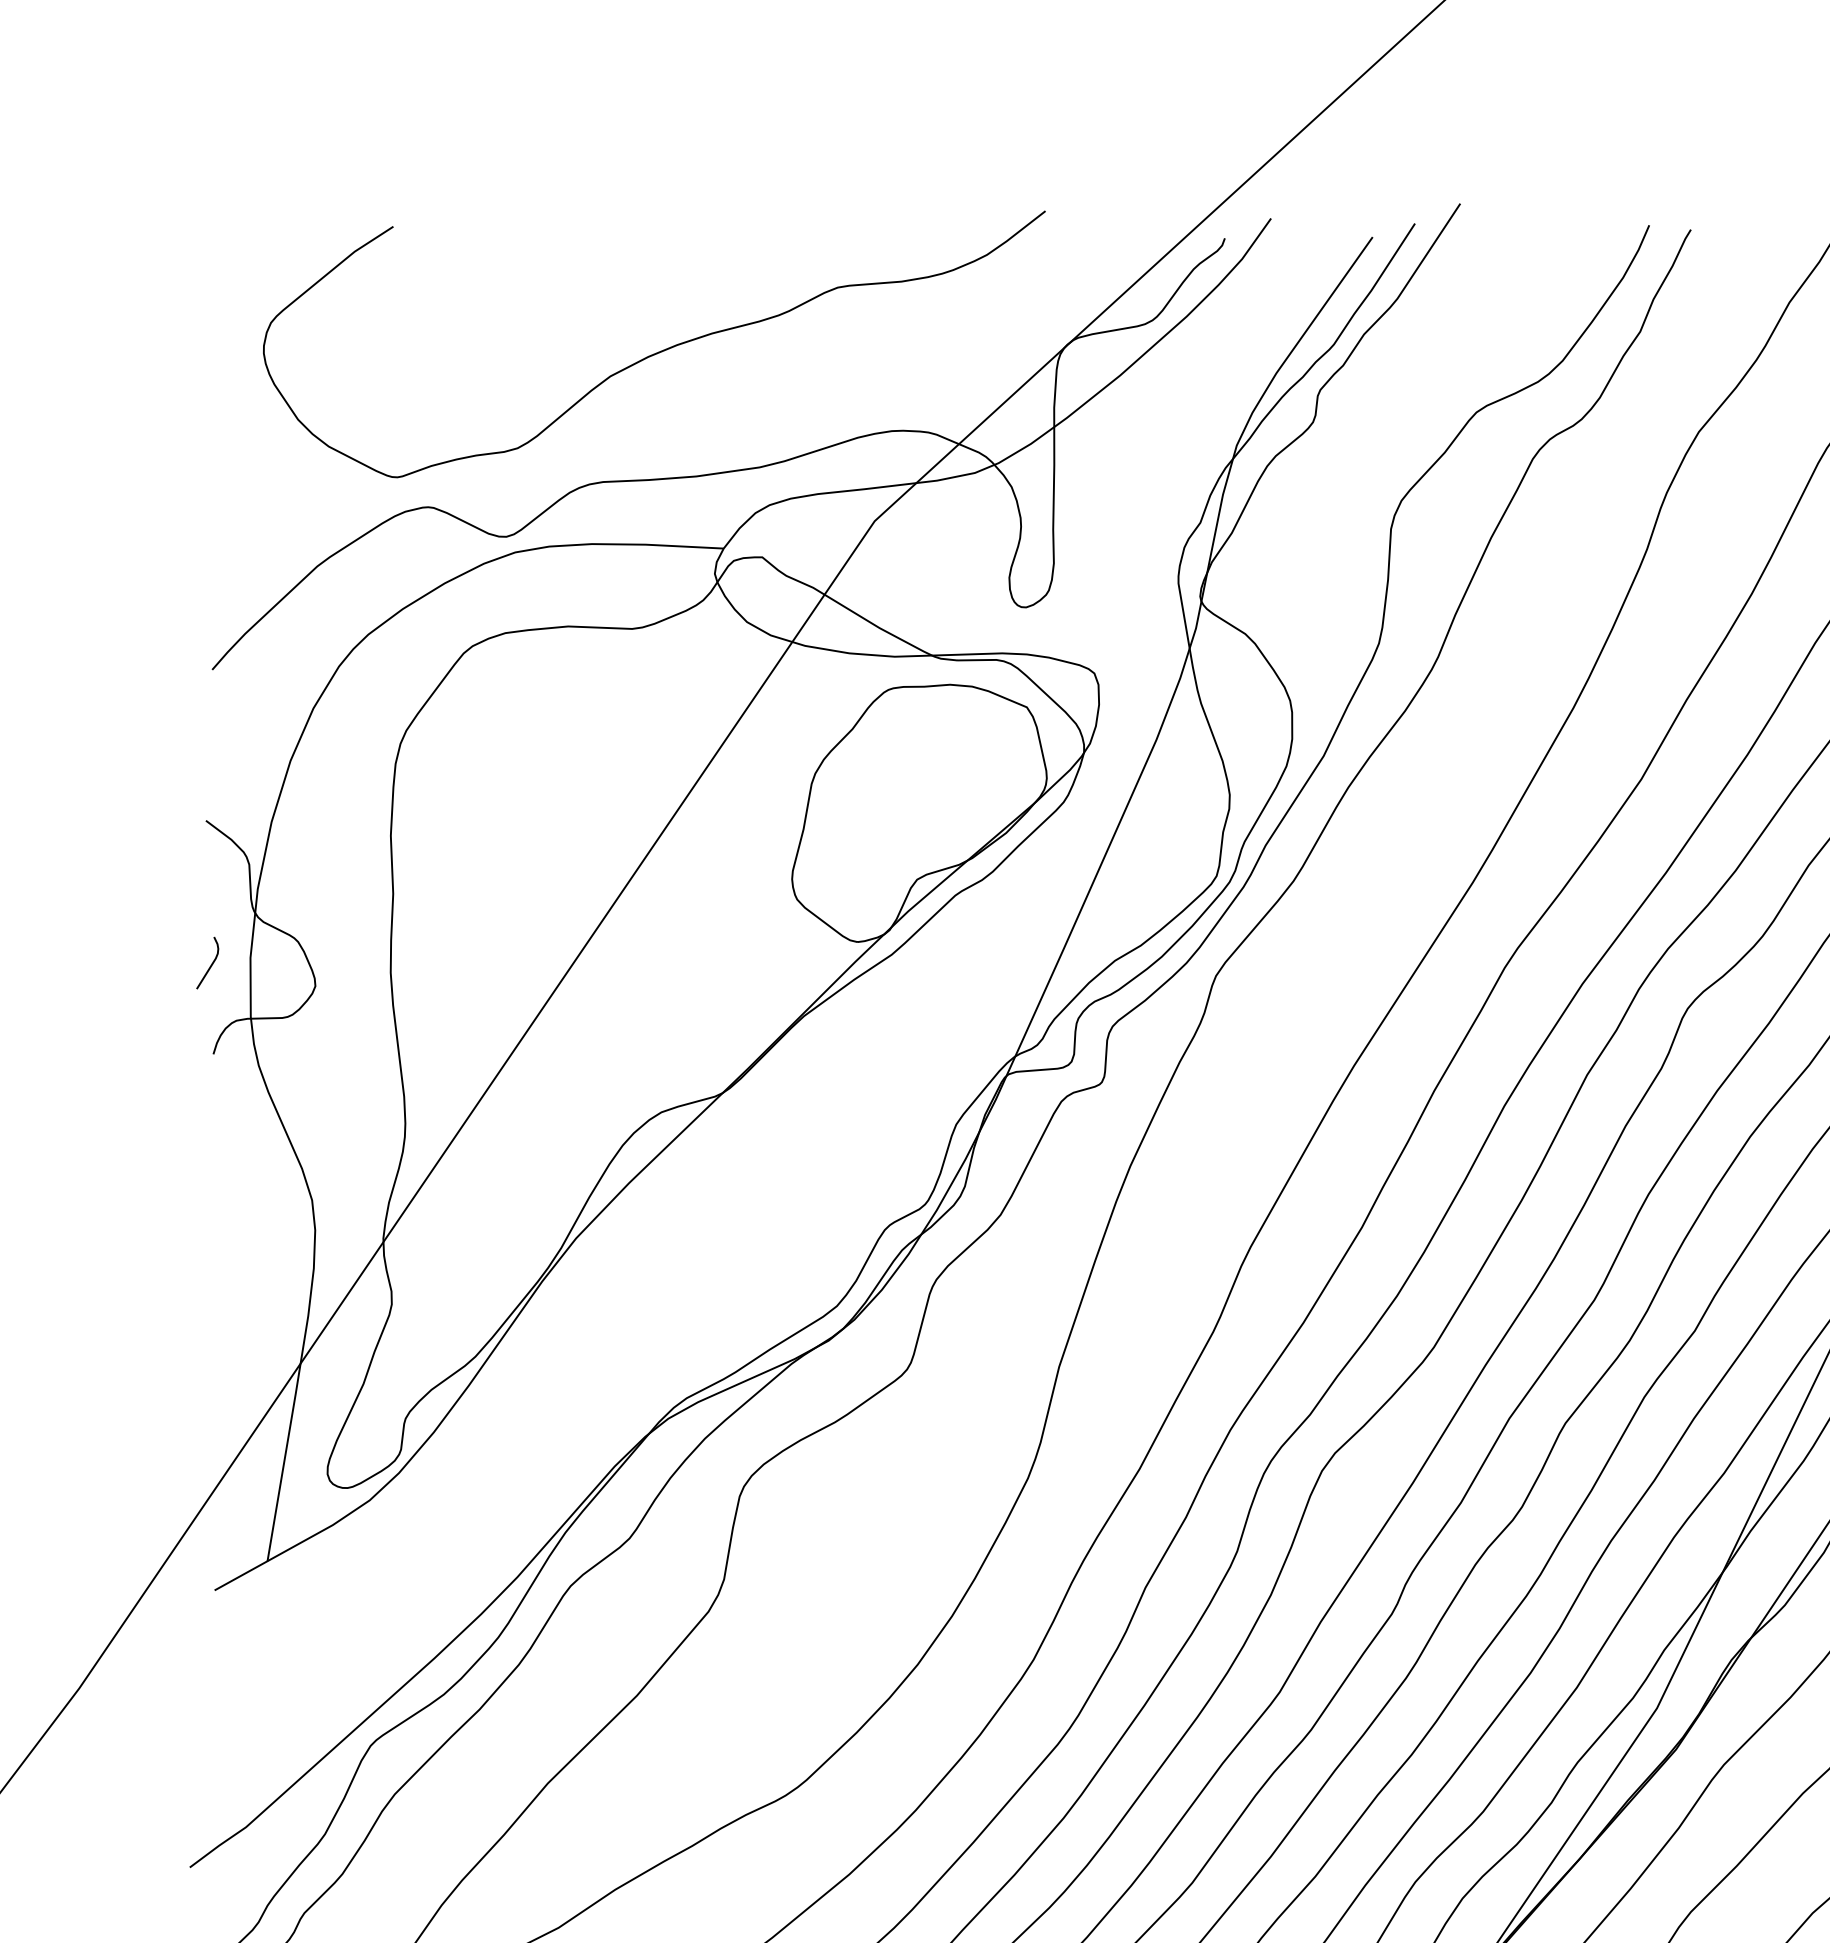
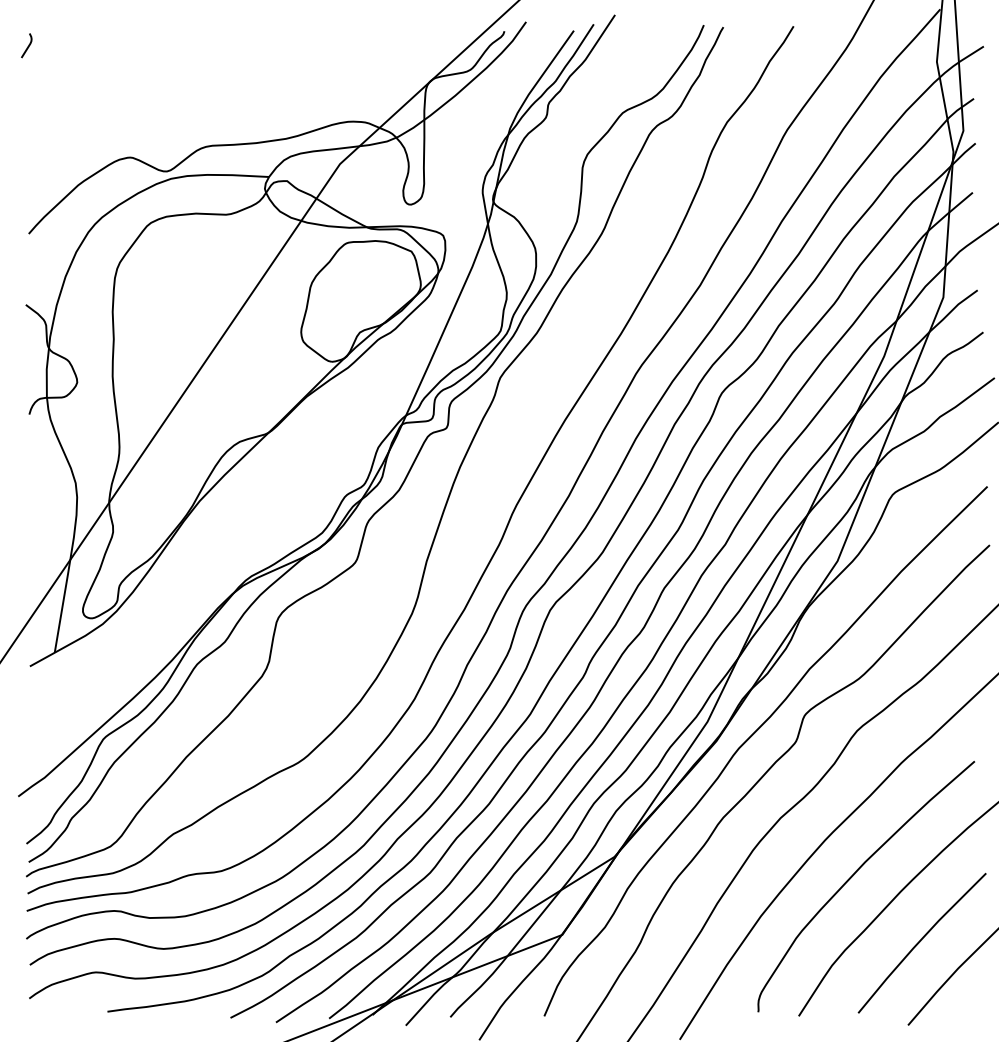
curve: (654, 351) -> (236, 84), removed
curve: (209, 964) -> (27, 46), moved

